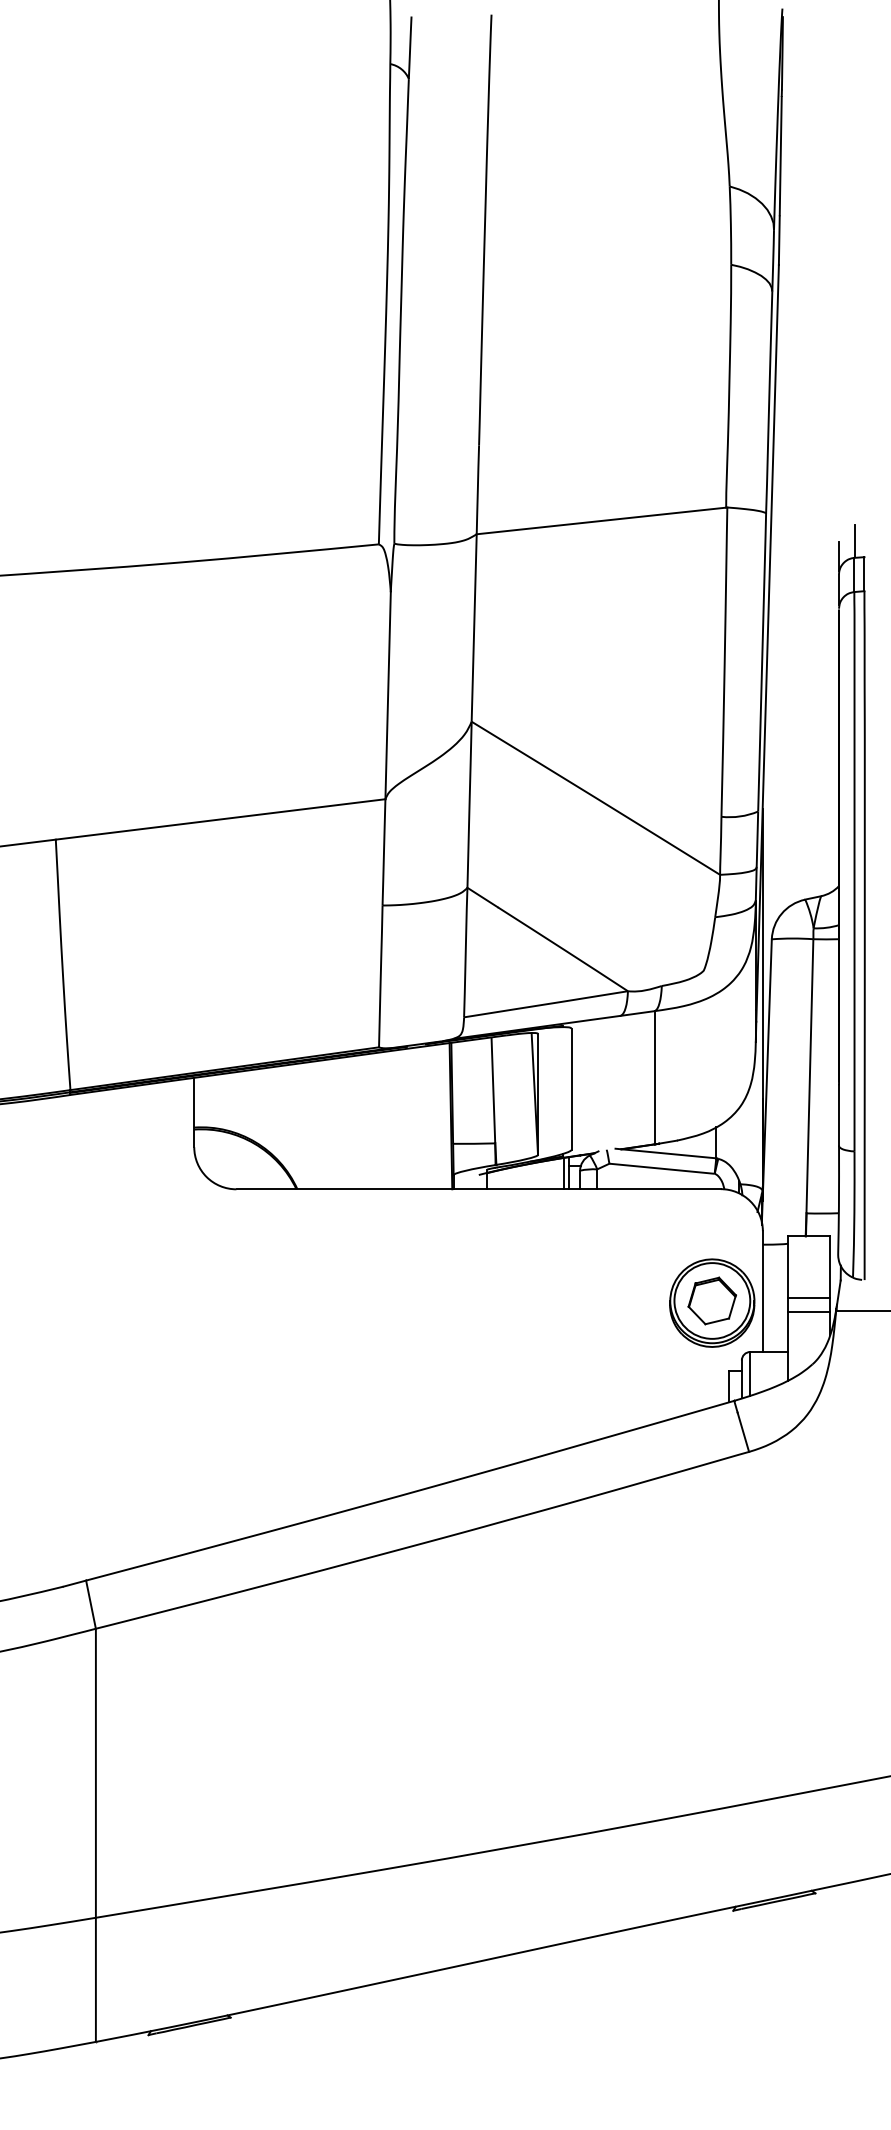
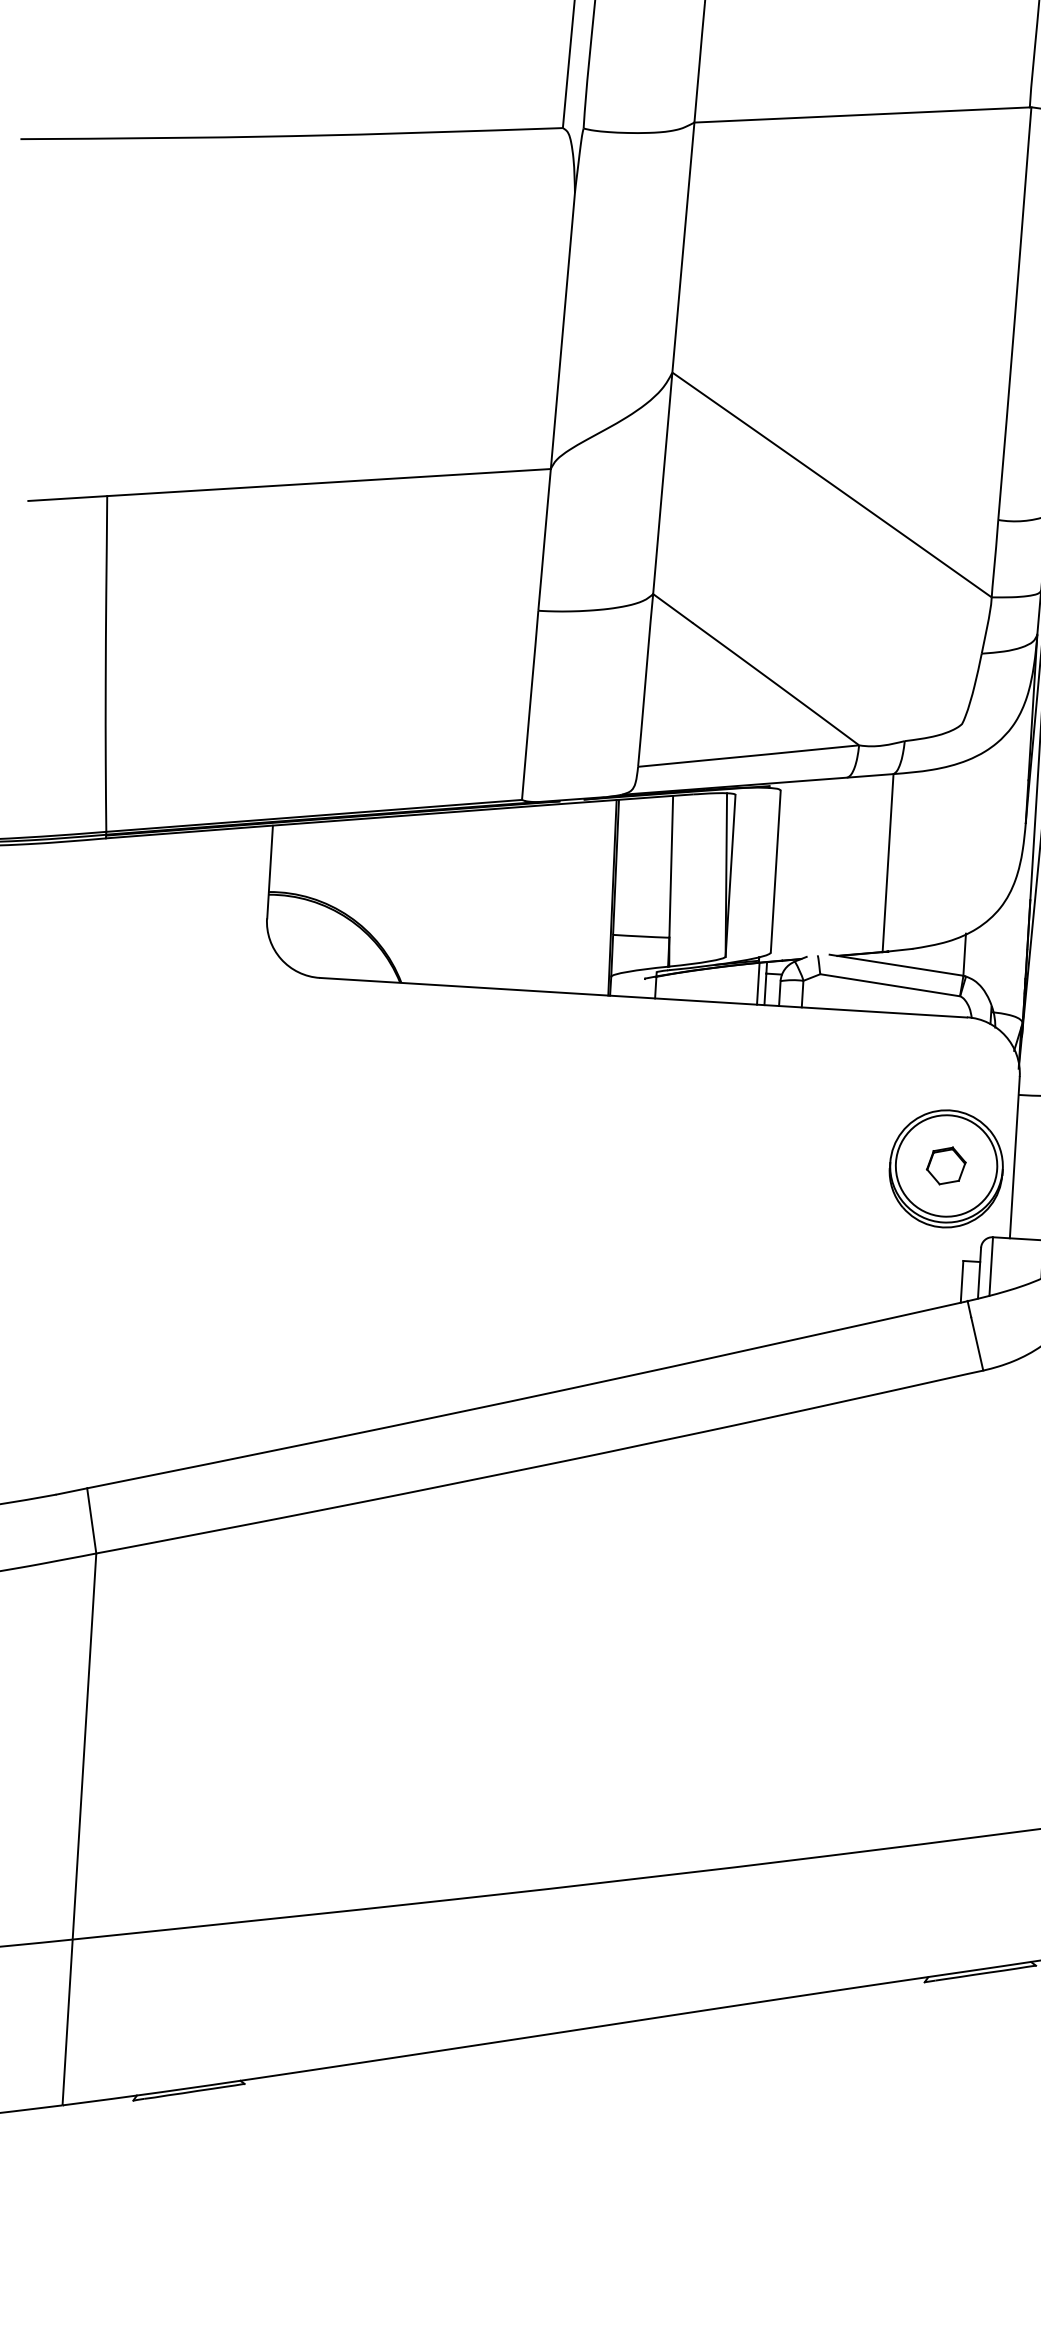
part: (711, 1300) -> (945, 1165), size x0.6

